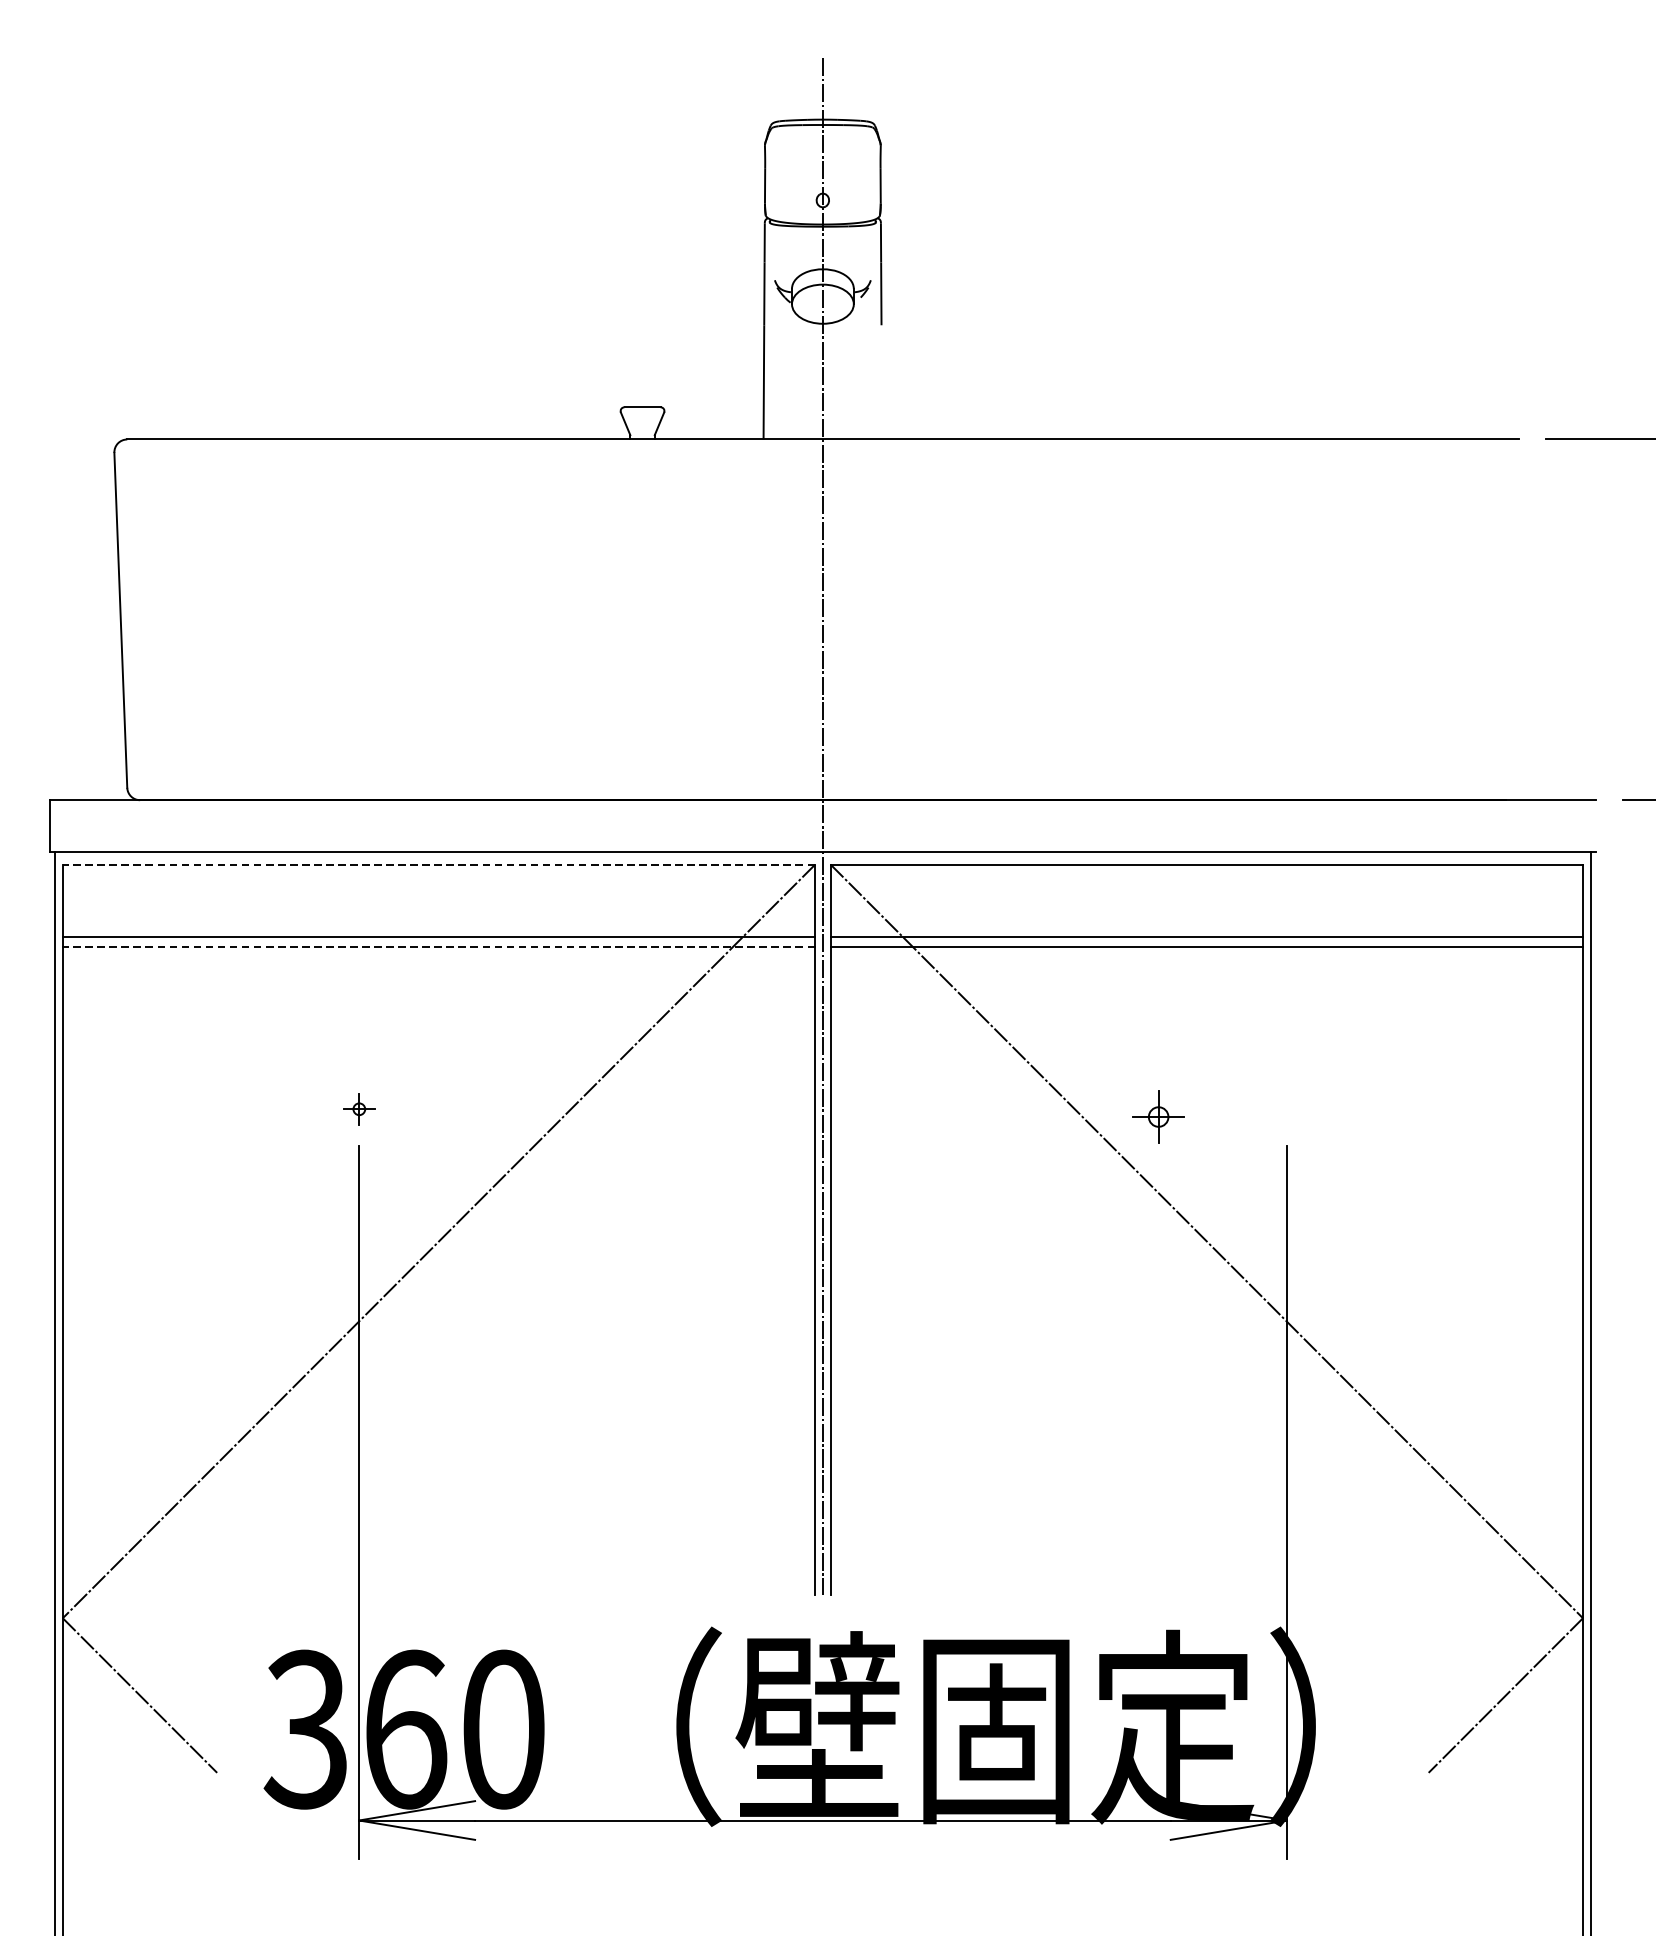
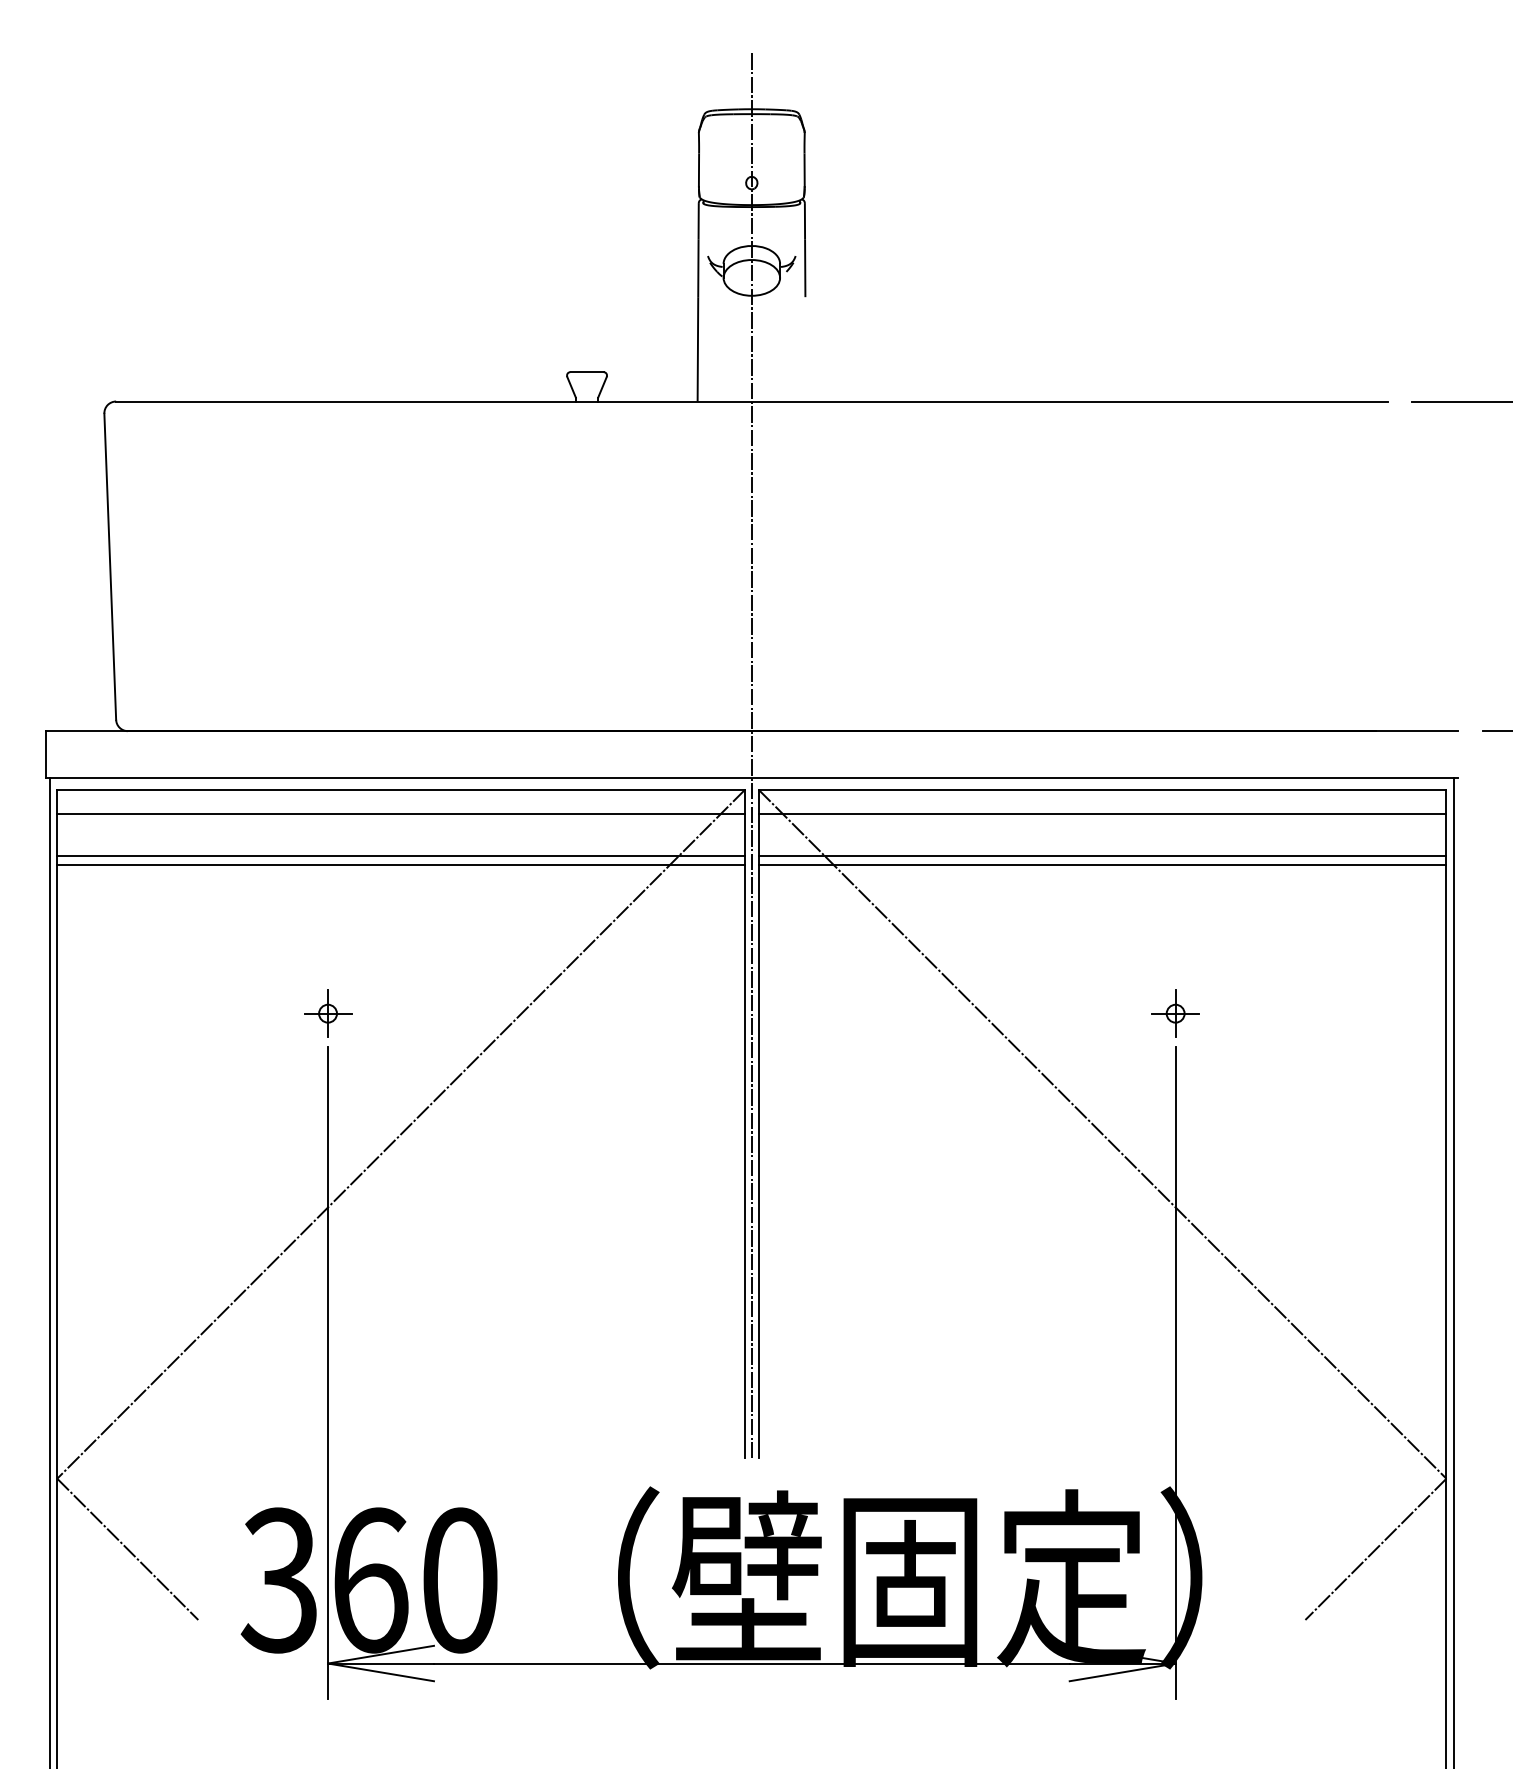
line: (439, 865) -> (401, 790), dashed -> solid
line: (438, 890) -> (400, 813), added
line: (1206, 890) -> (1102, 813), added
line: (439, 947) -> (401, 865), dashed -> solid
part: (359, 1109) -> (328, 1013), size x1.67
part: (1158, 1116) -> (1175, 1013), moved

